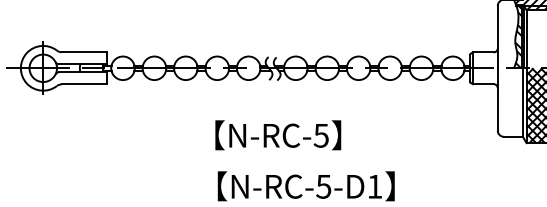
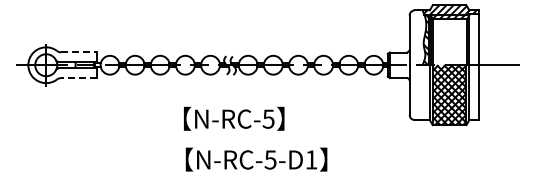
line: (84, 52) -> (79, 52), solid -> dashed
line: (83, 84) -> (78, 78), solid -> dashed

